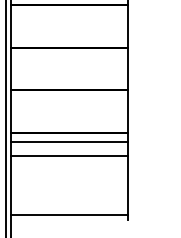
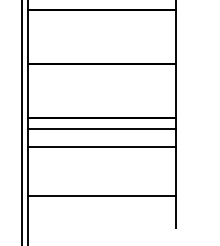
line: (69, 215) -> (101, 195), moved

